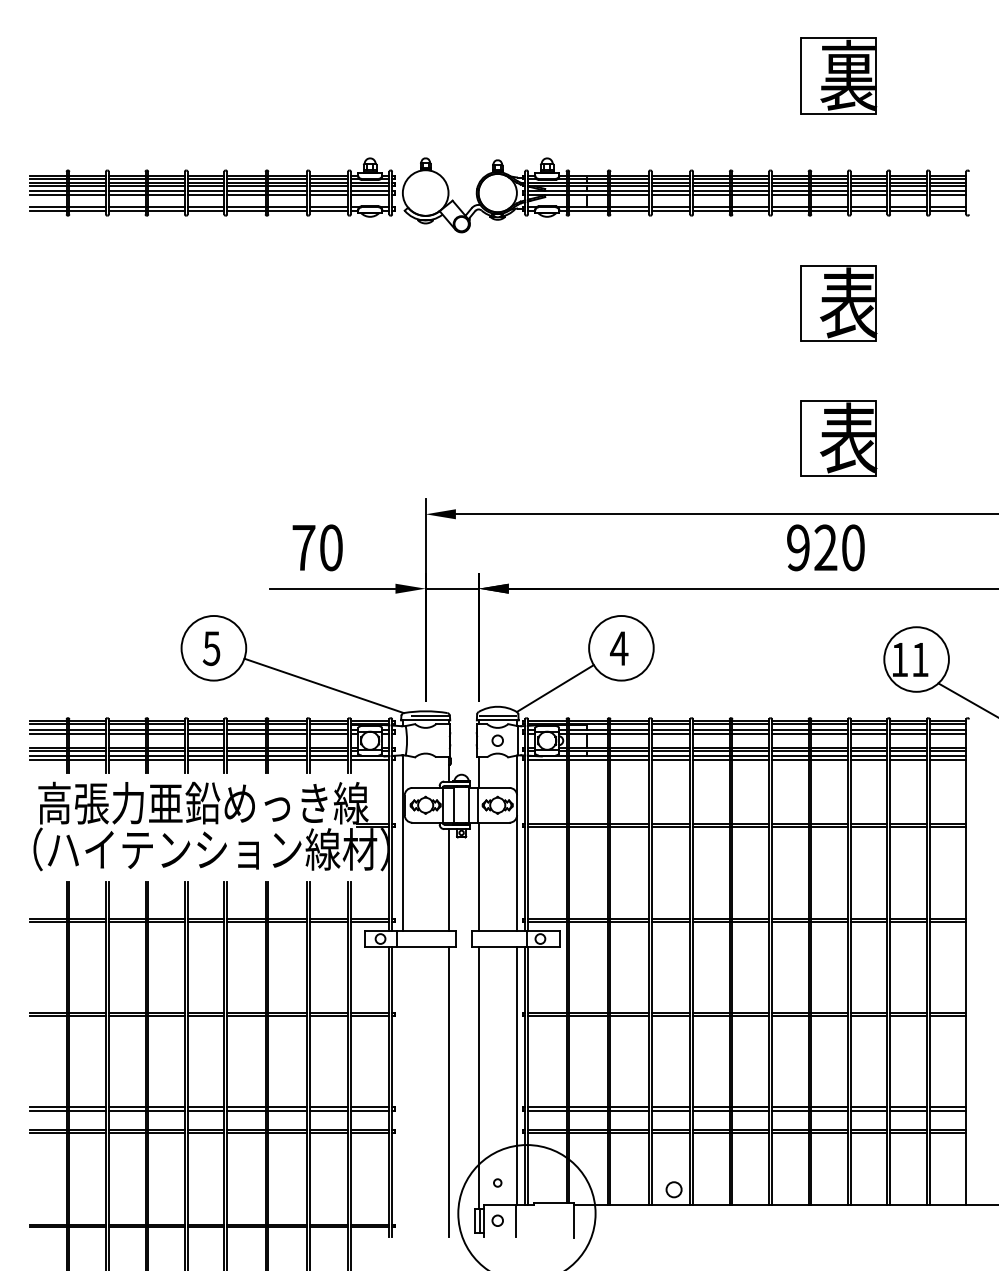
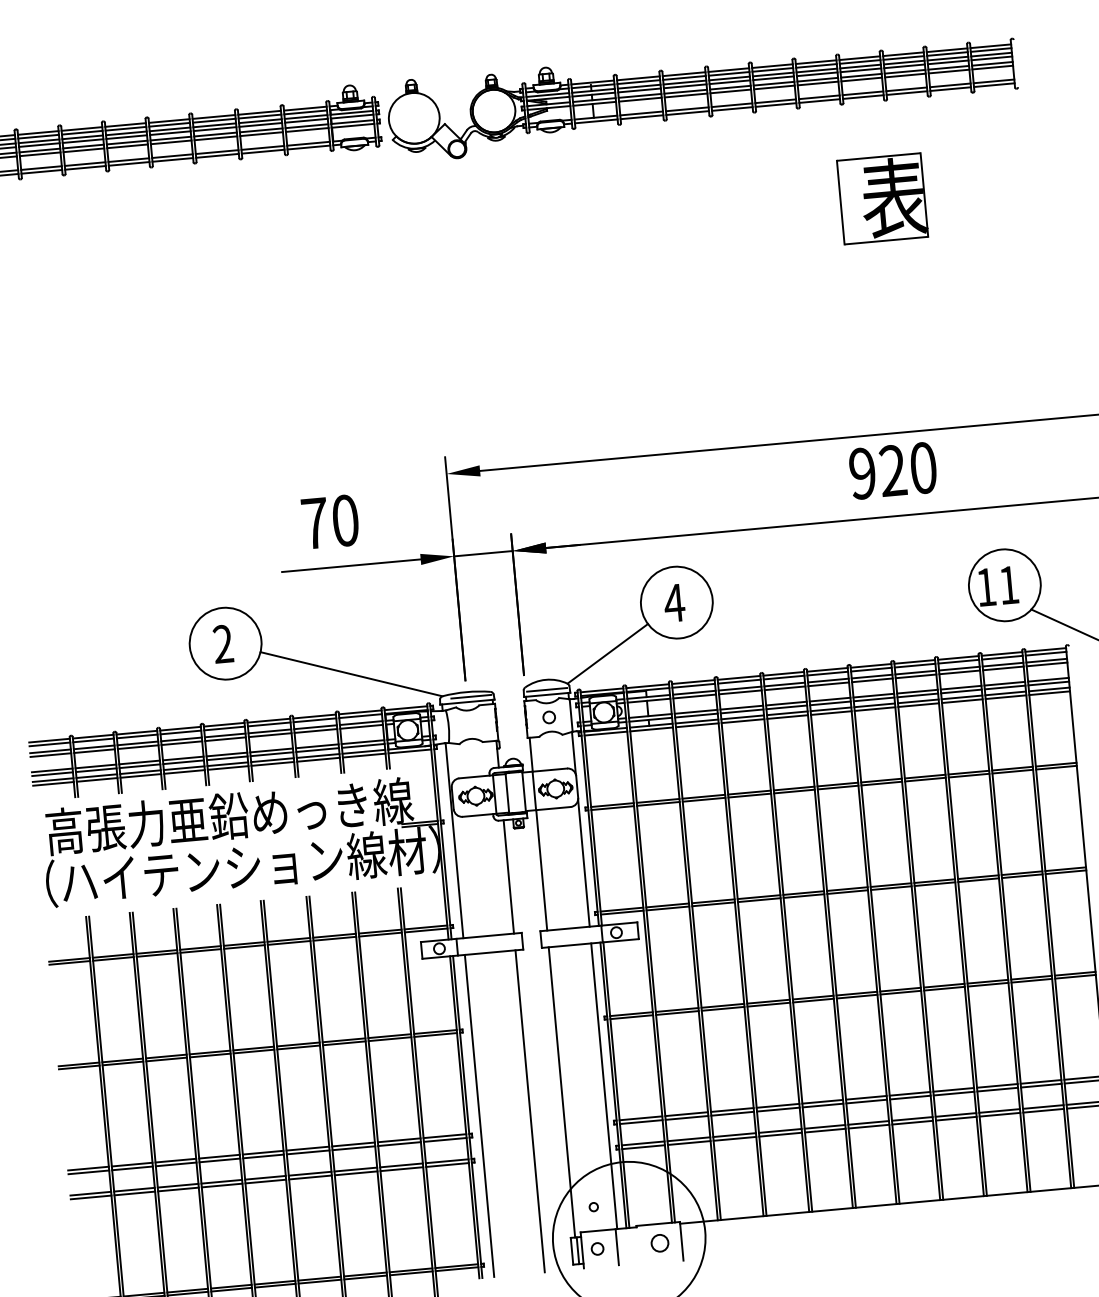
part: (838, 438) -> (896, 348), removed
text: (211, 648) -> (223, 644), 5 -> 2
line: (402, 1091) -> (479, 1115), added
circle: (673, 1189) -> (659, 1243), moved

